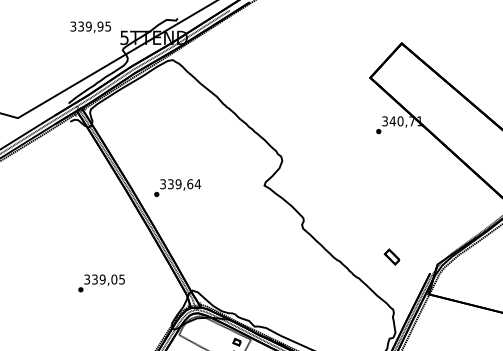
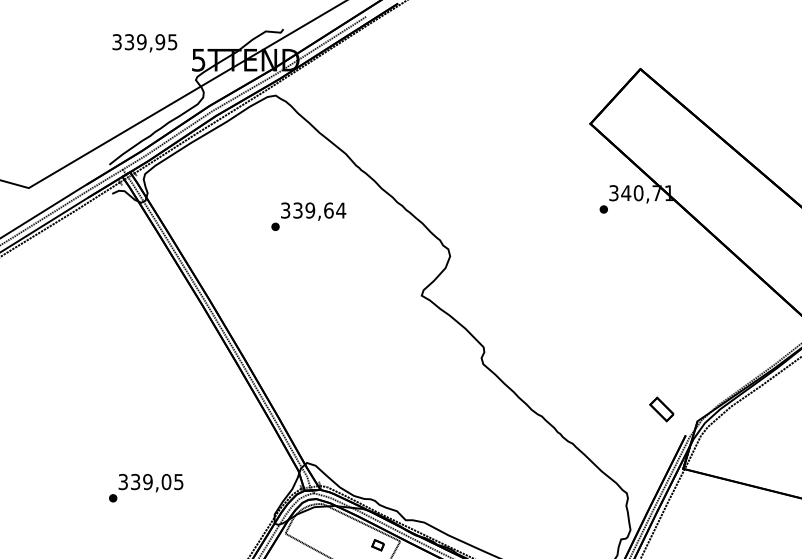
text: (177, 187) -> (308, 215), moved
part: (391, 256) -> (660, 408), moved
text: (101, 283) -> (146, 488), moved

